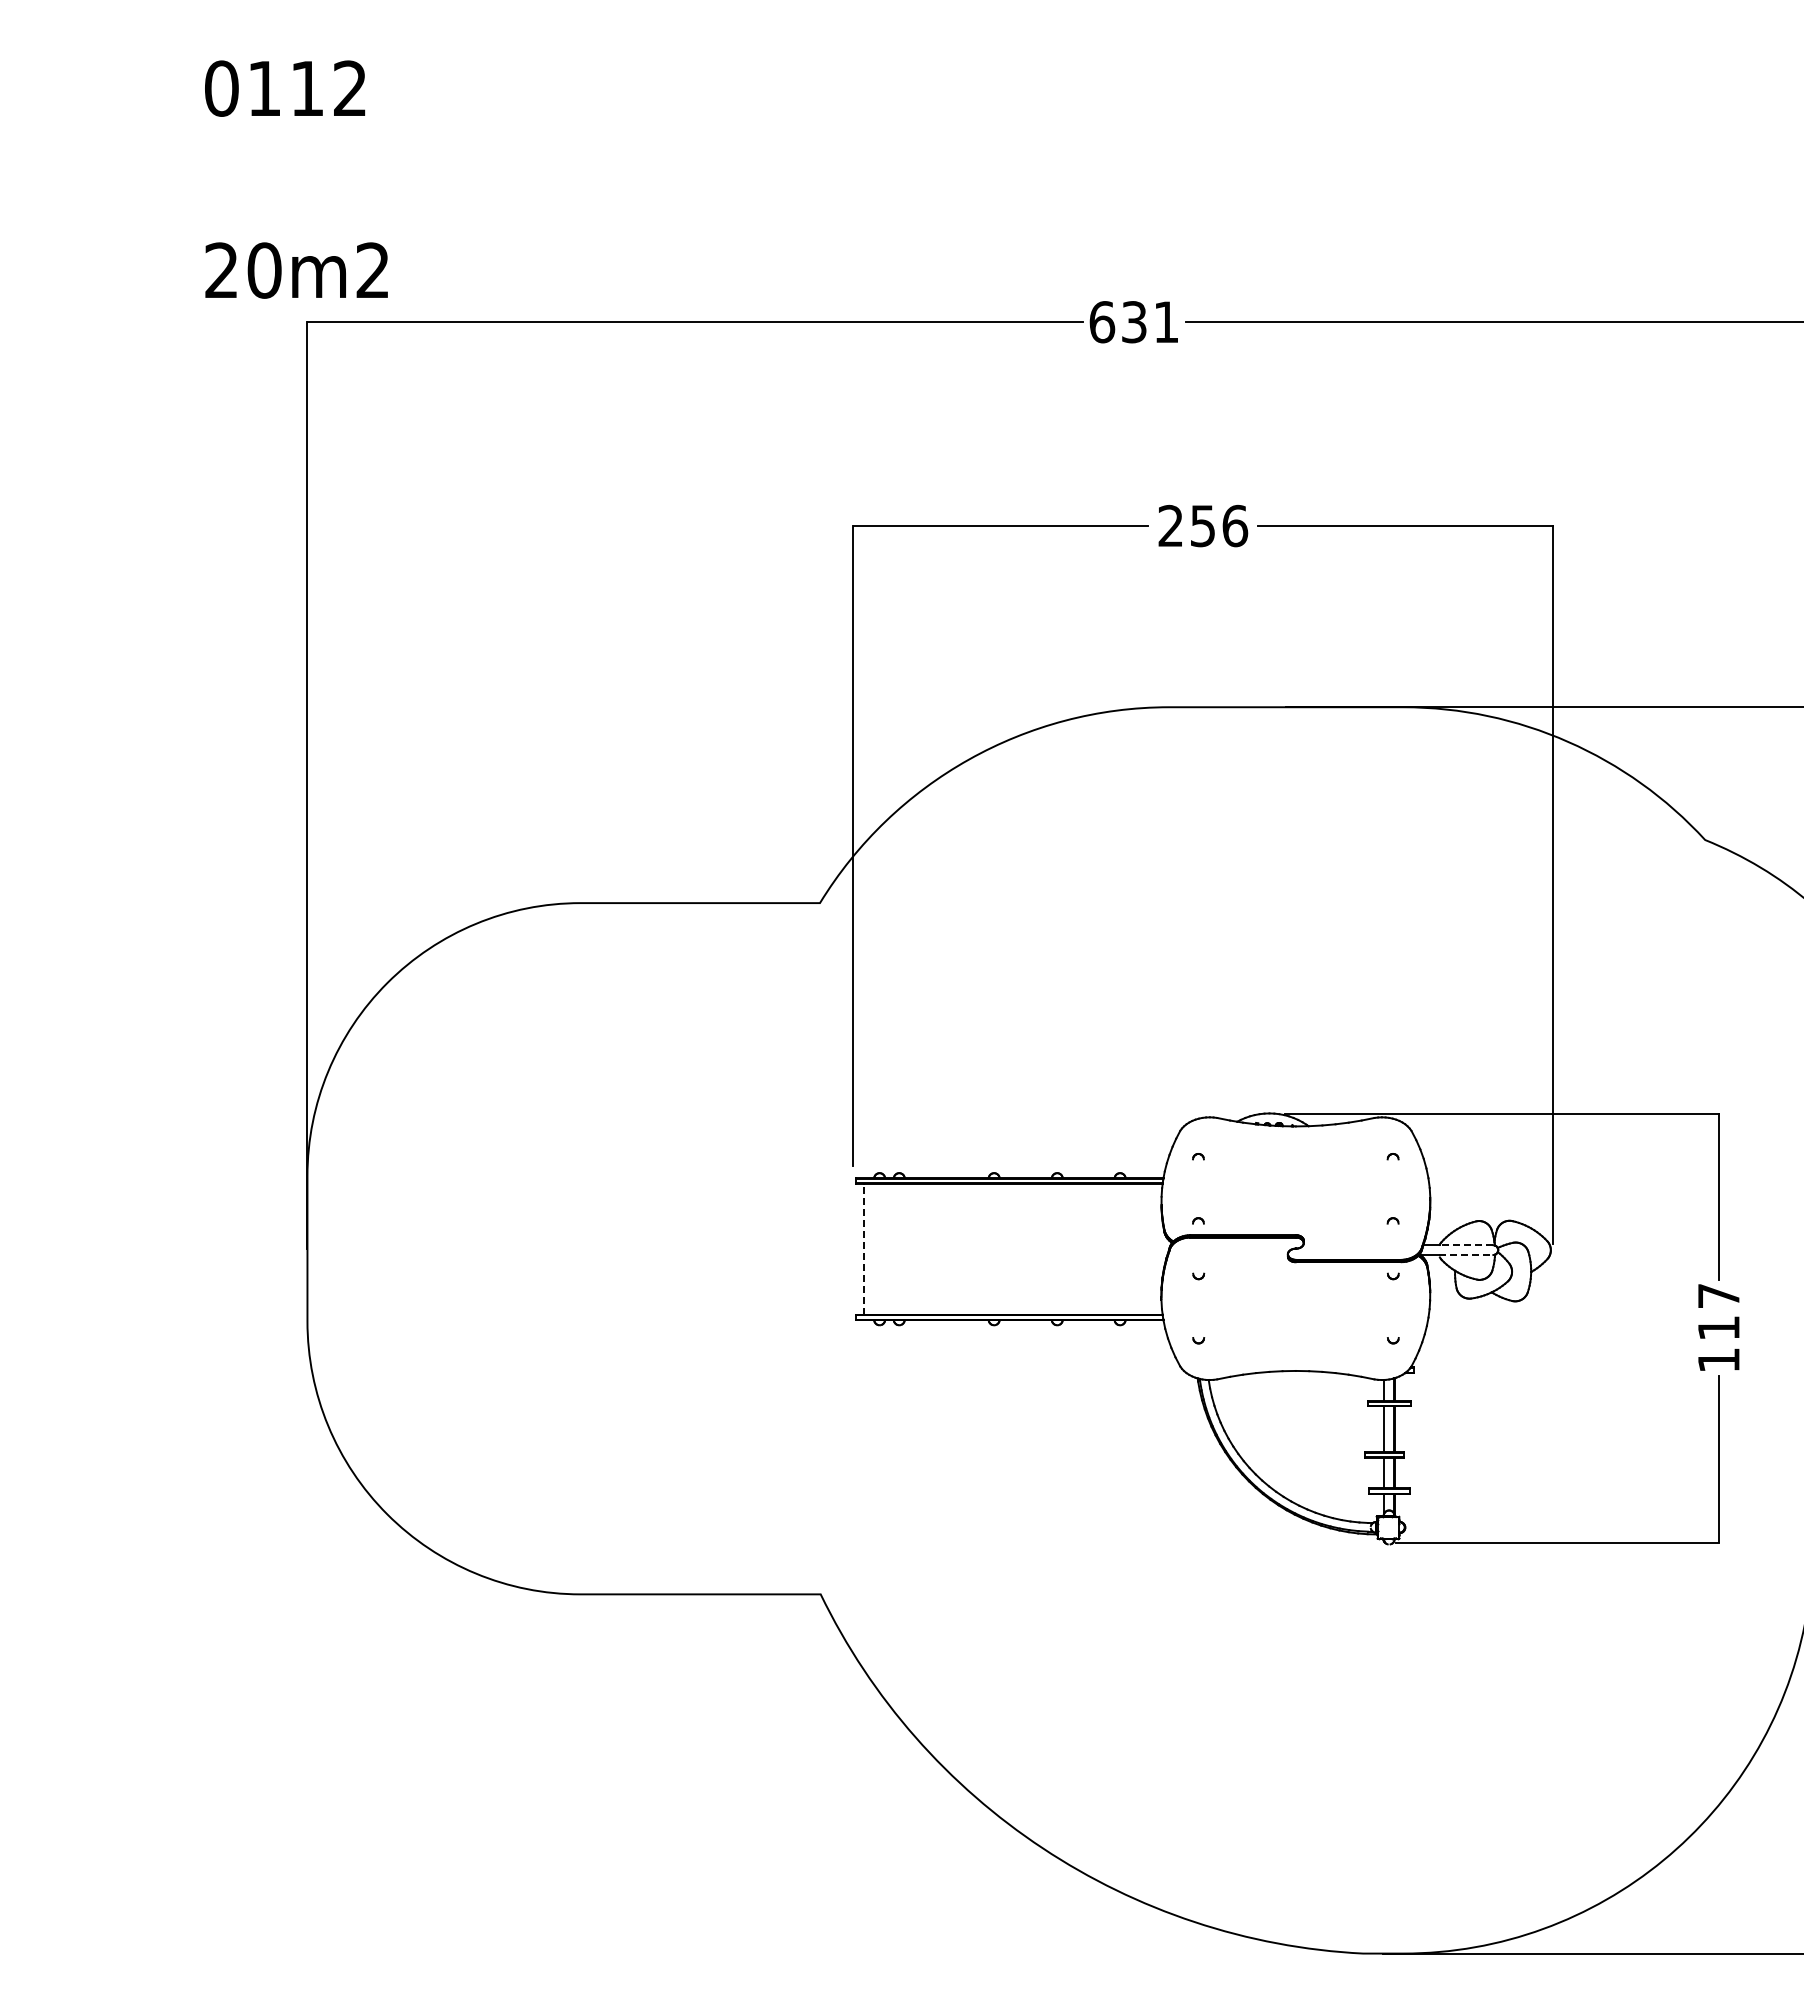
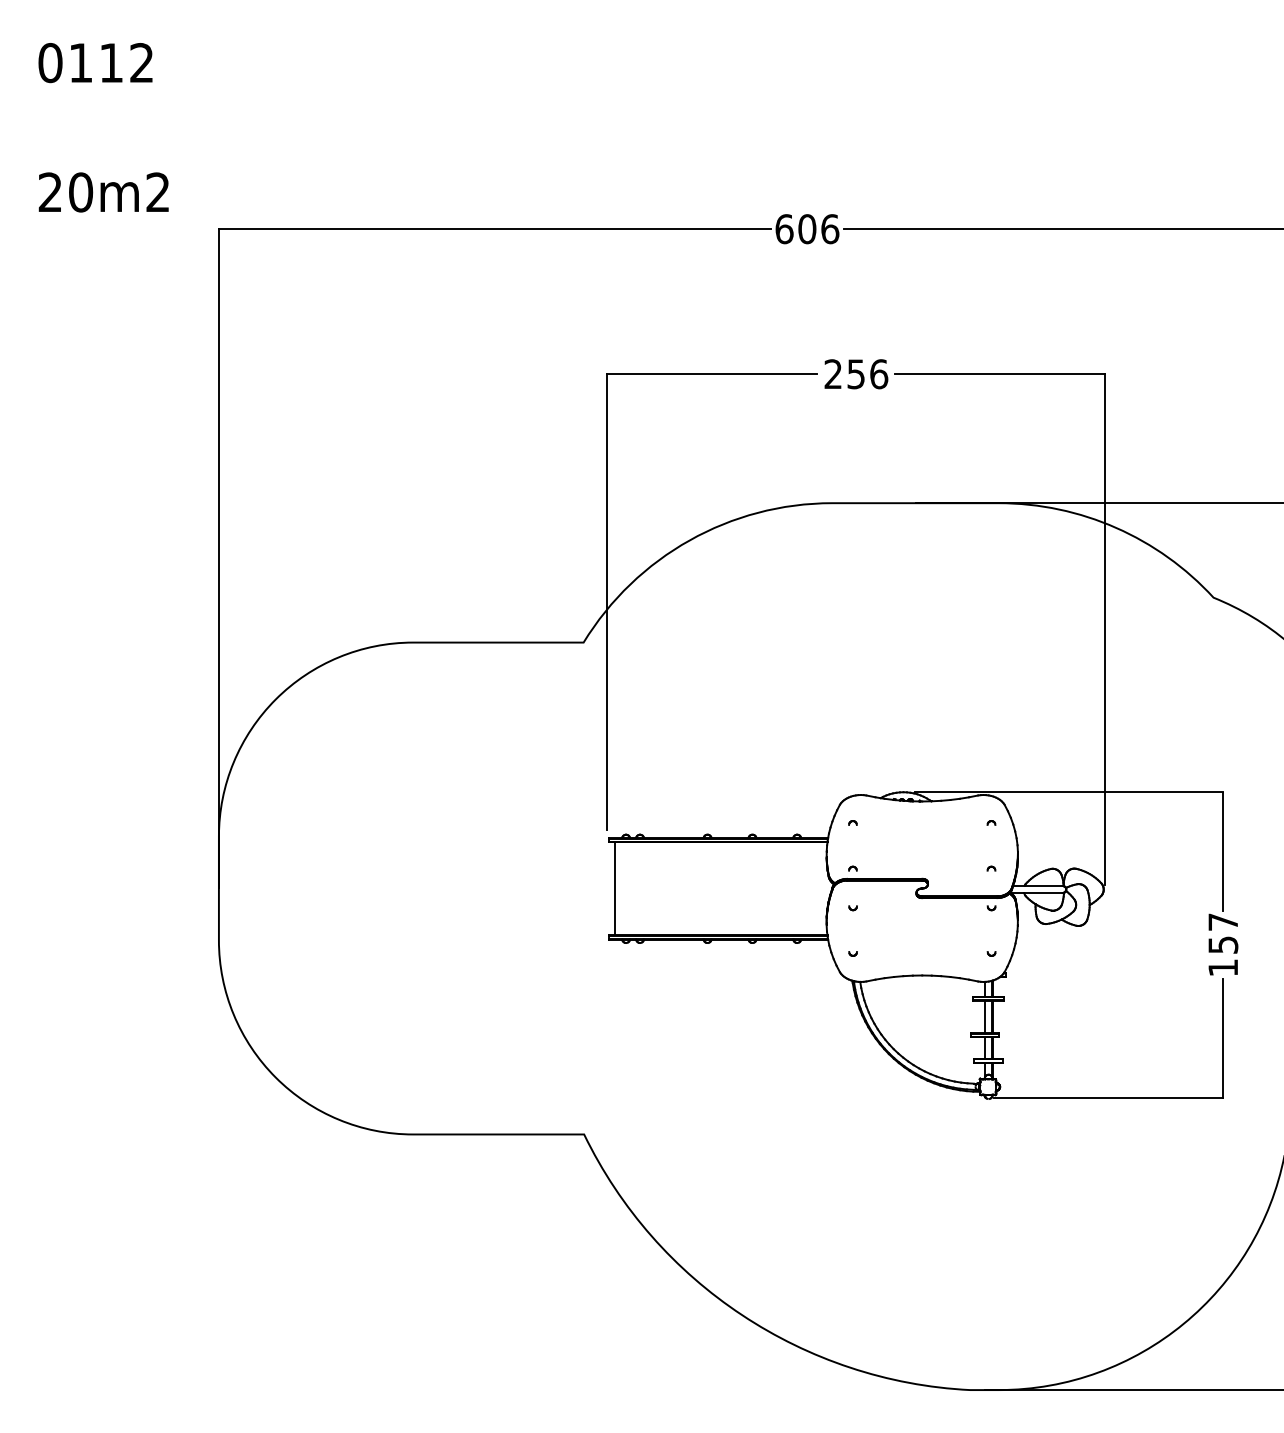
text: (296, 179) -> (103, 127), moved
text: (1150, 322) -> (818, 229), 631 -> 606
line: (1466, 1245) -> (1043, 886), dashed -> solid
line: (864, 1248) -> (615, 888), dashed -> solid
line: (1466, 1255) -> (1043, 893), dashed -> solid
text: (1719, 1328) -> (1223, 945), 117 -> 157

